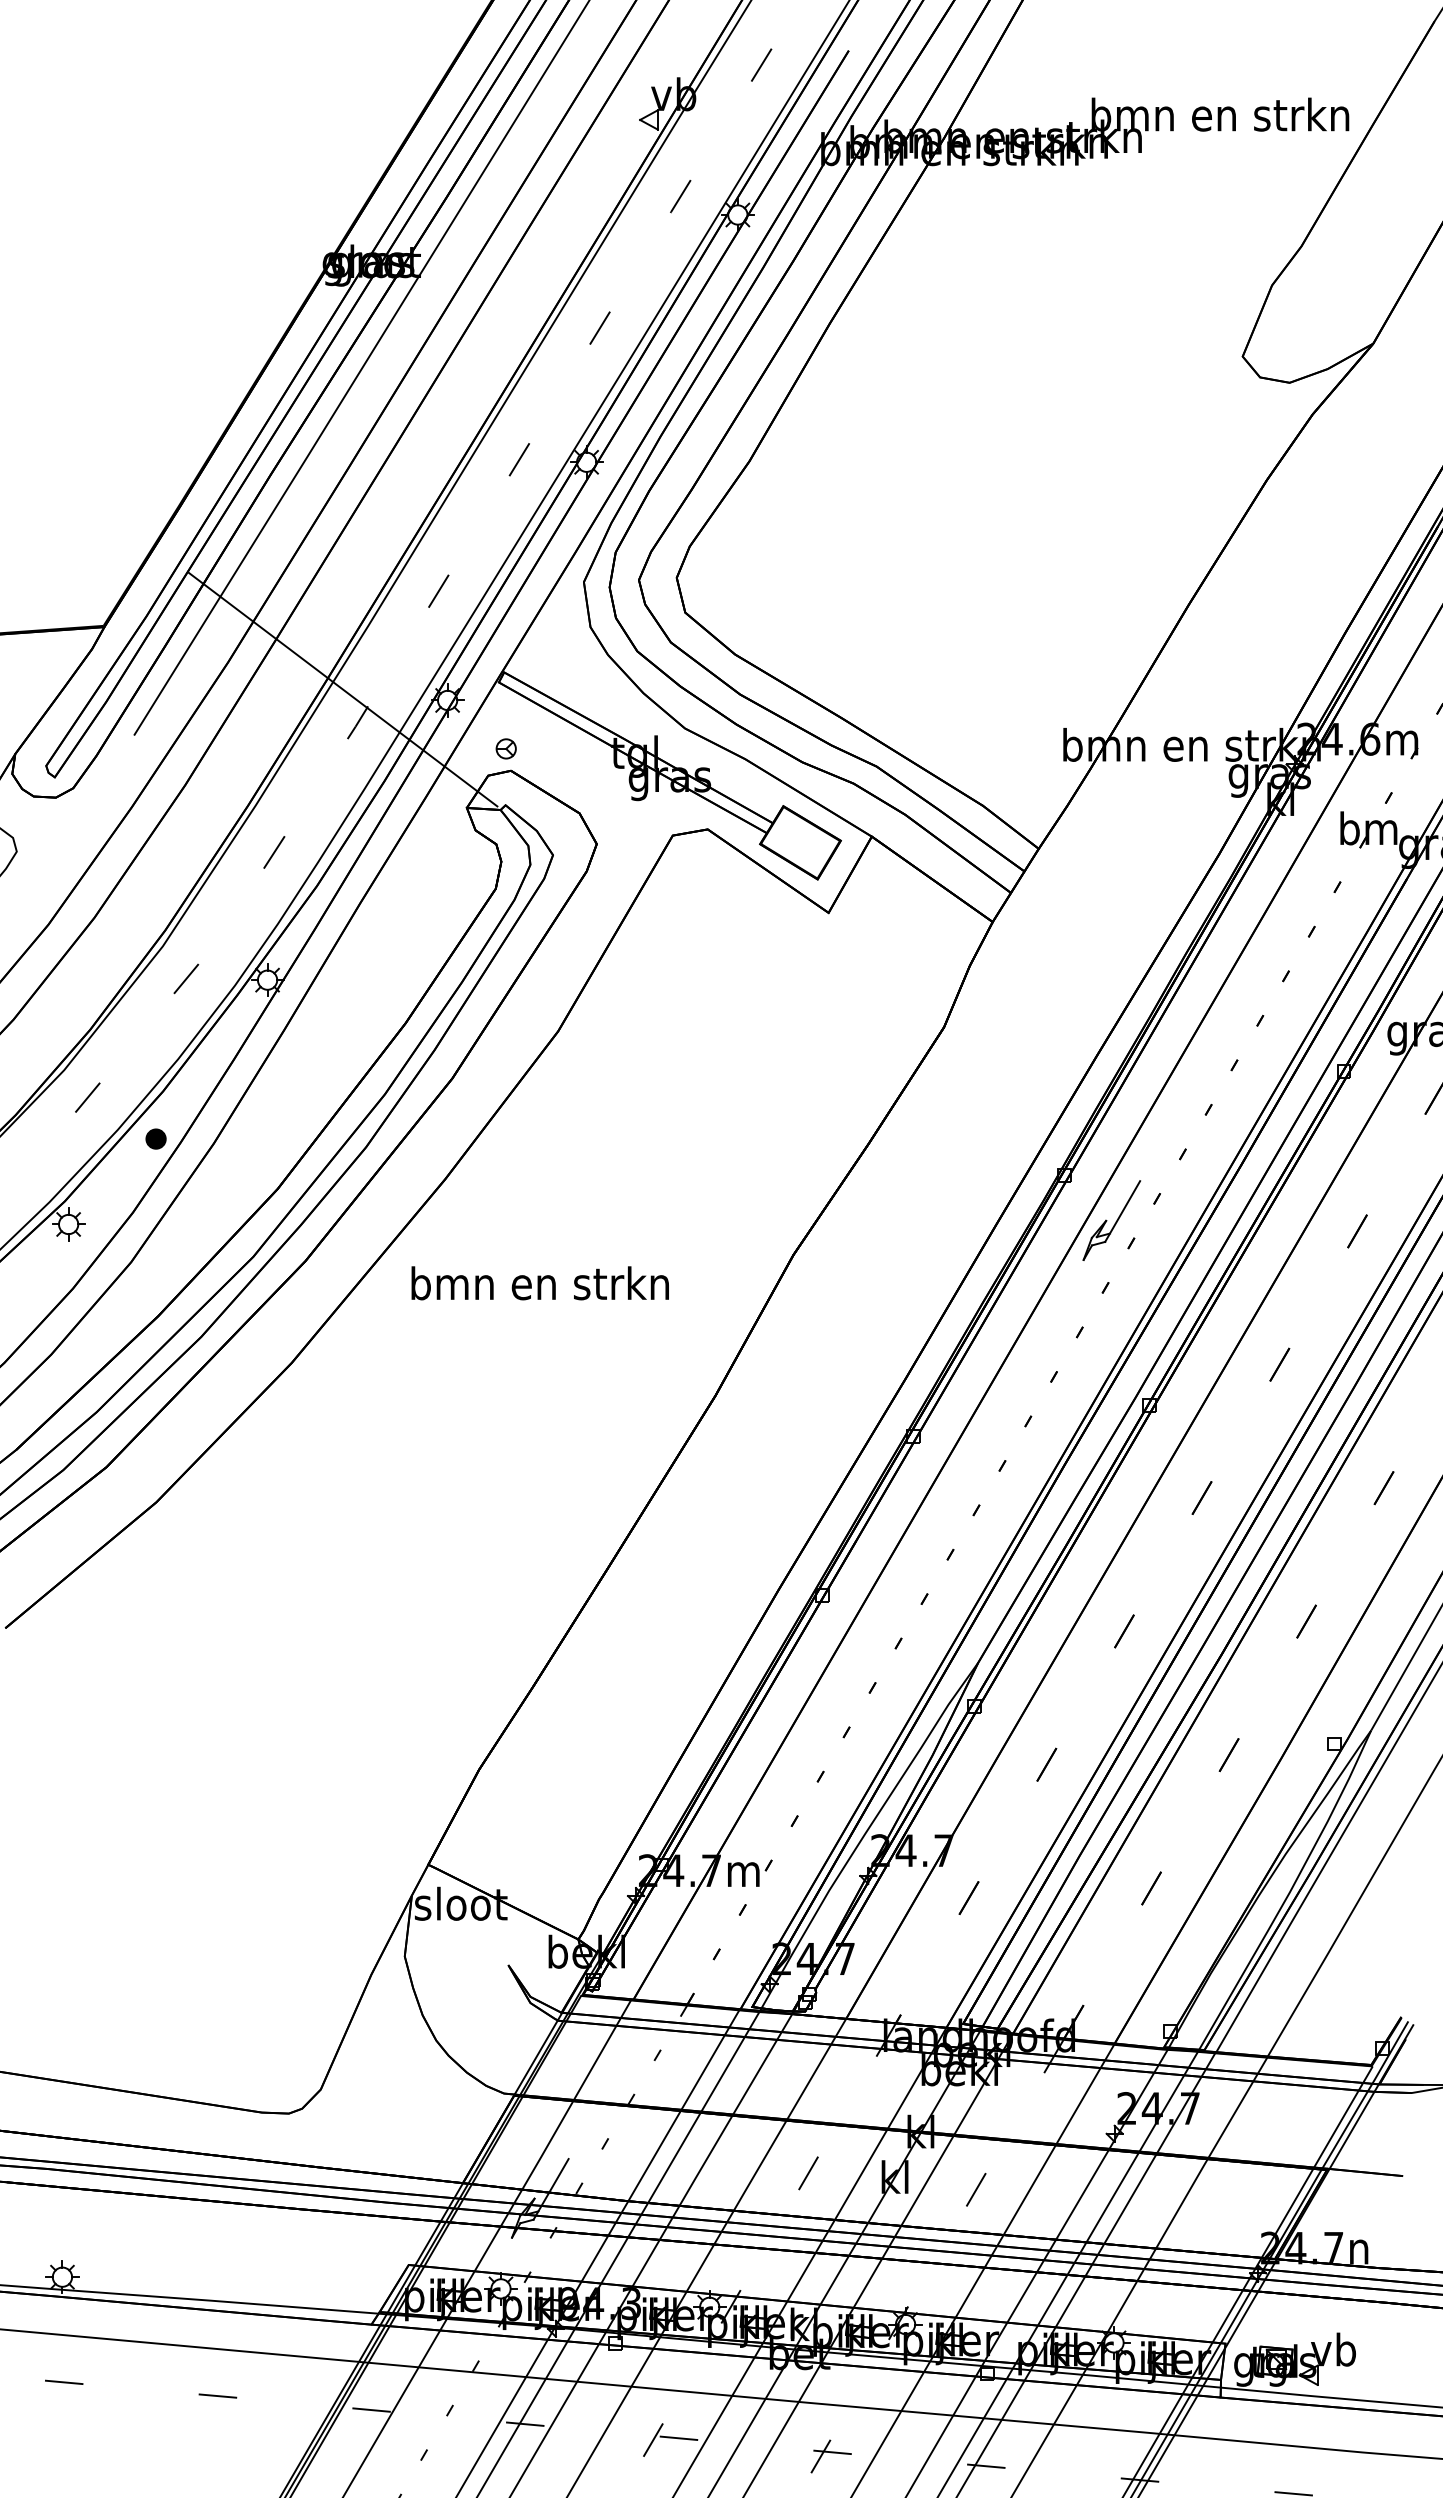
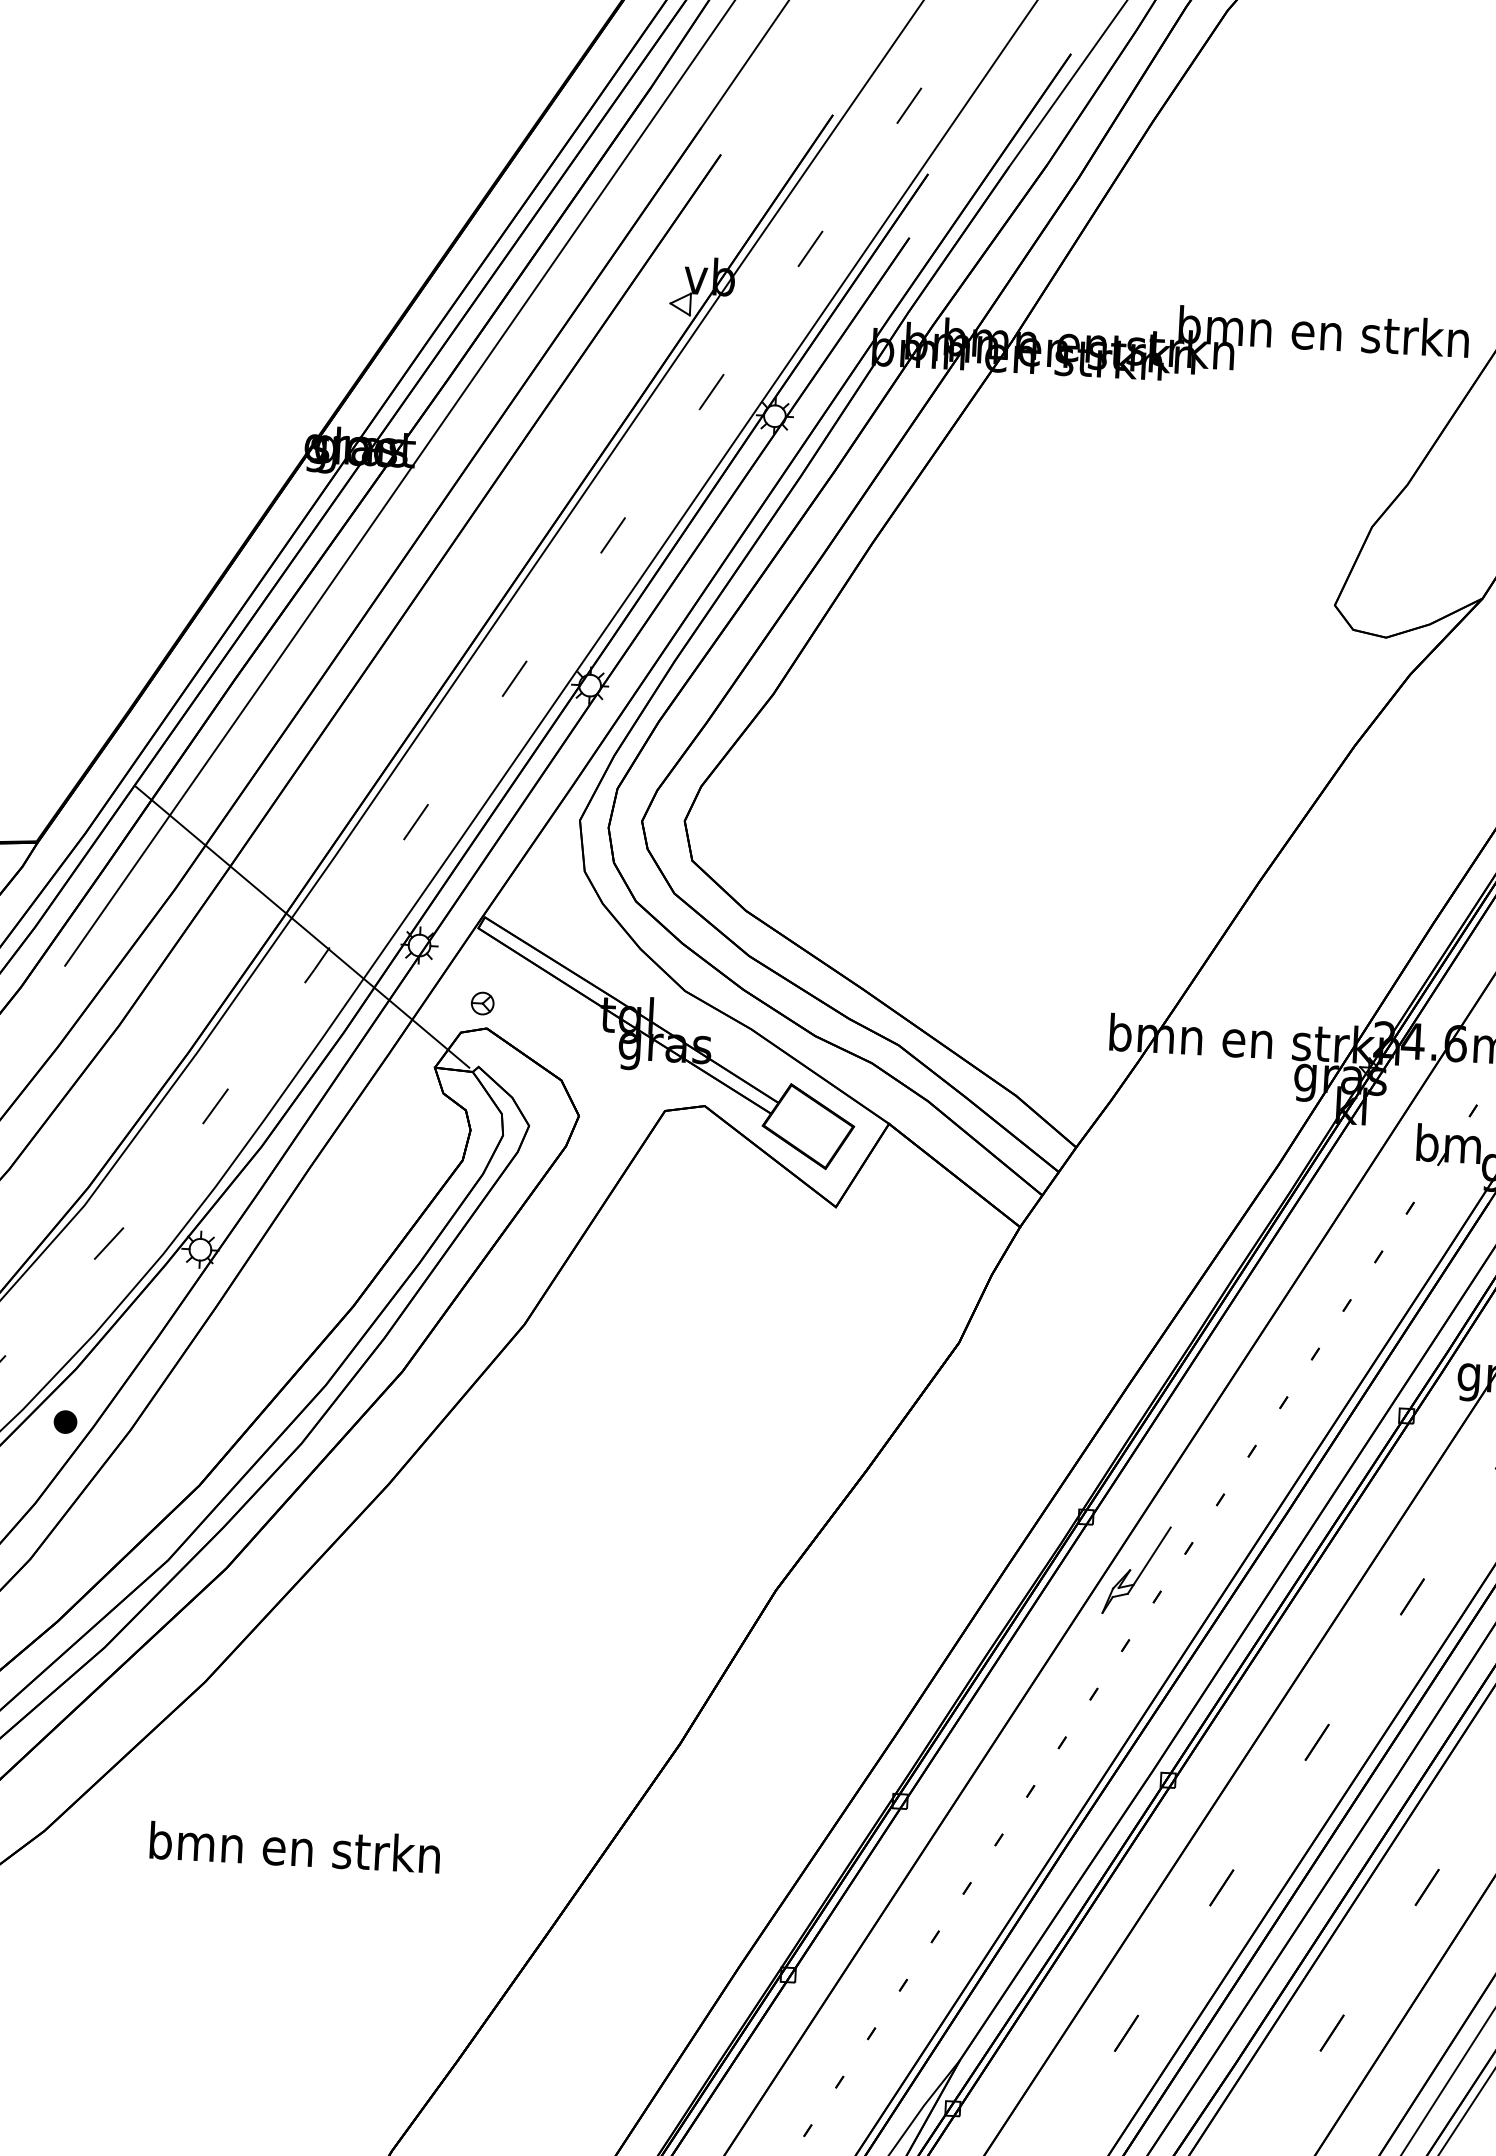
text: (539, 1283) -> (294, 1847), moved

